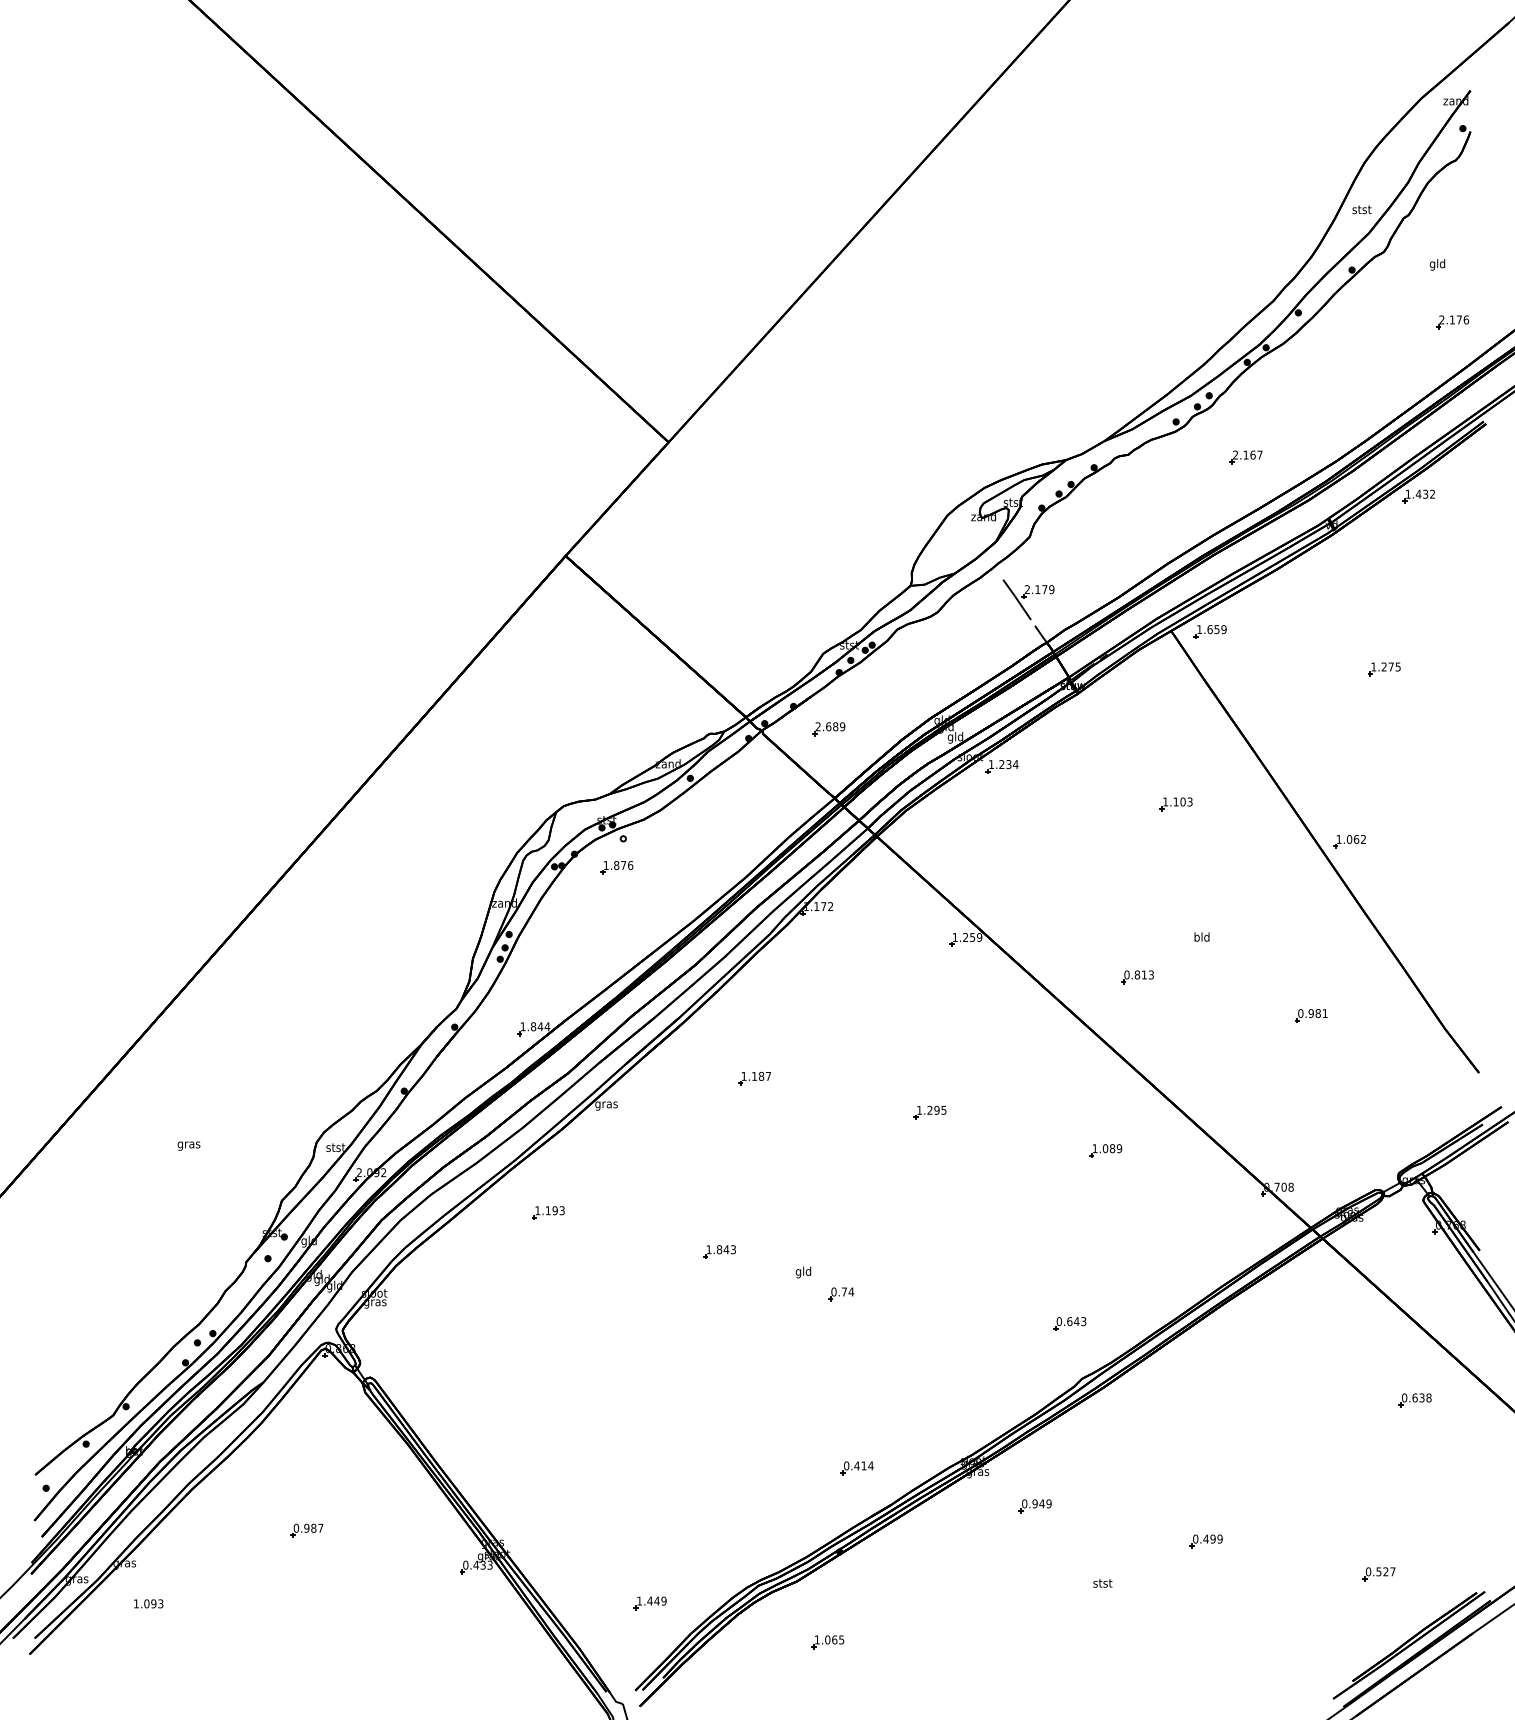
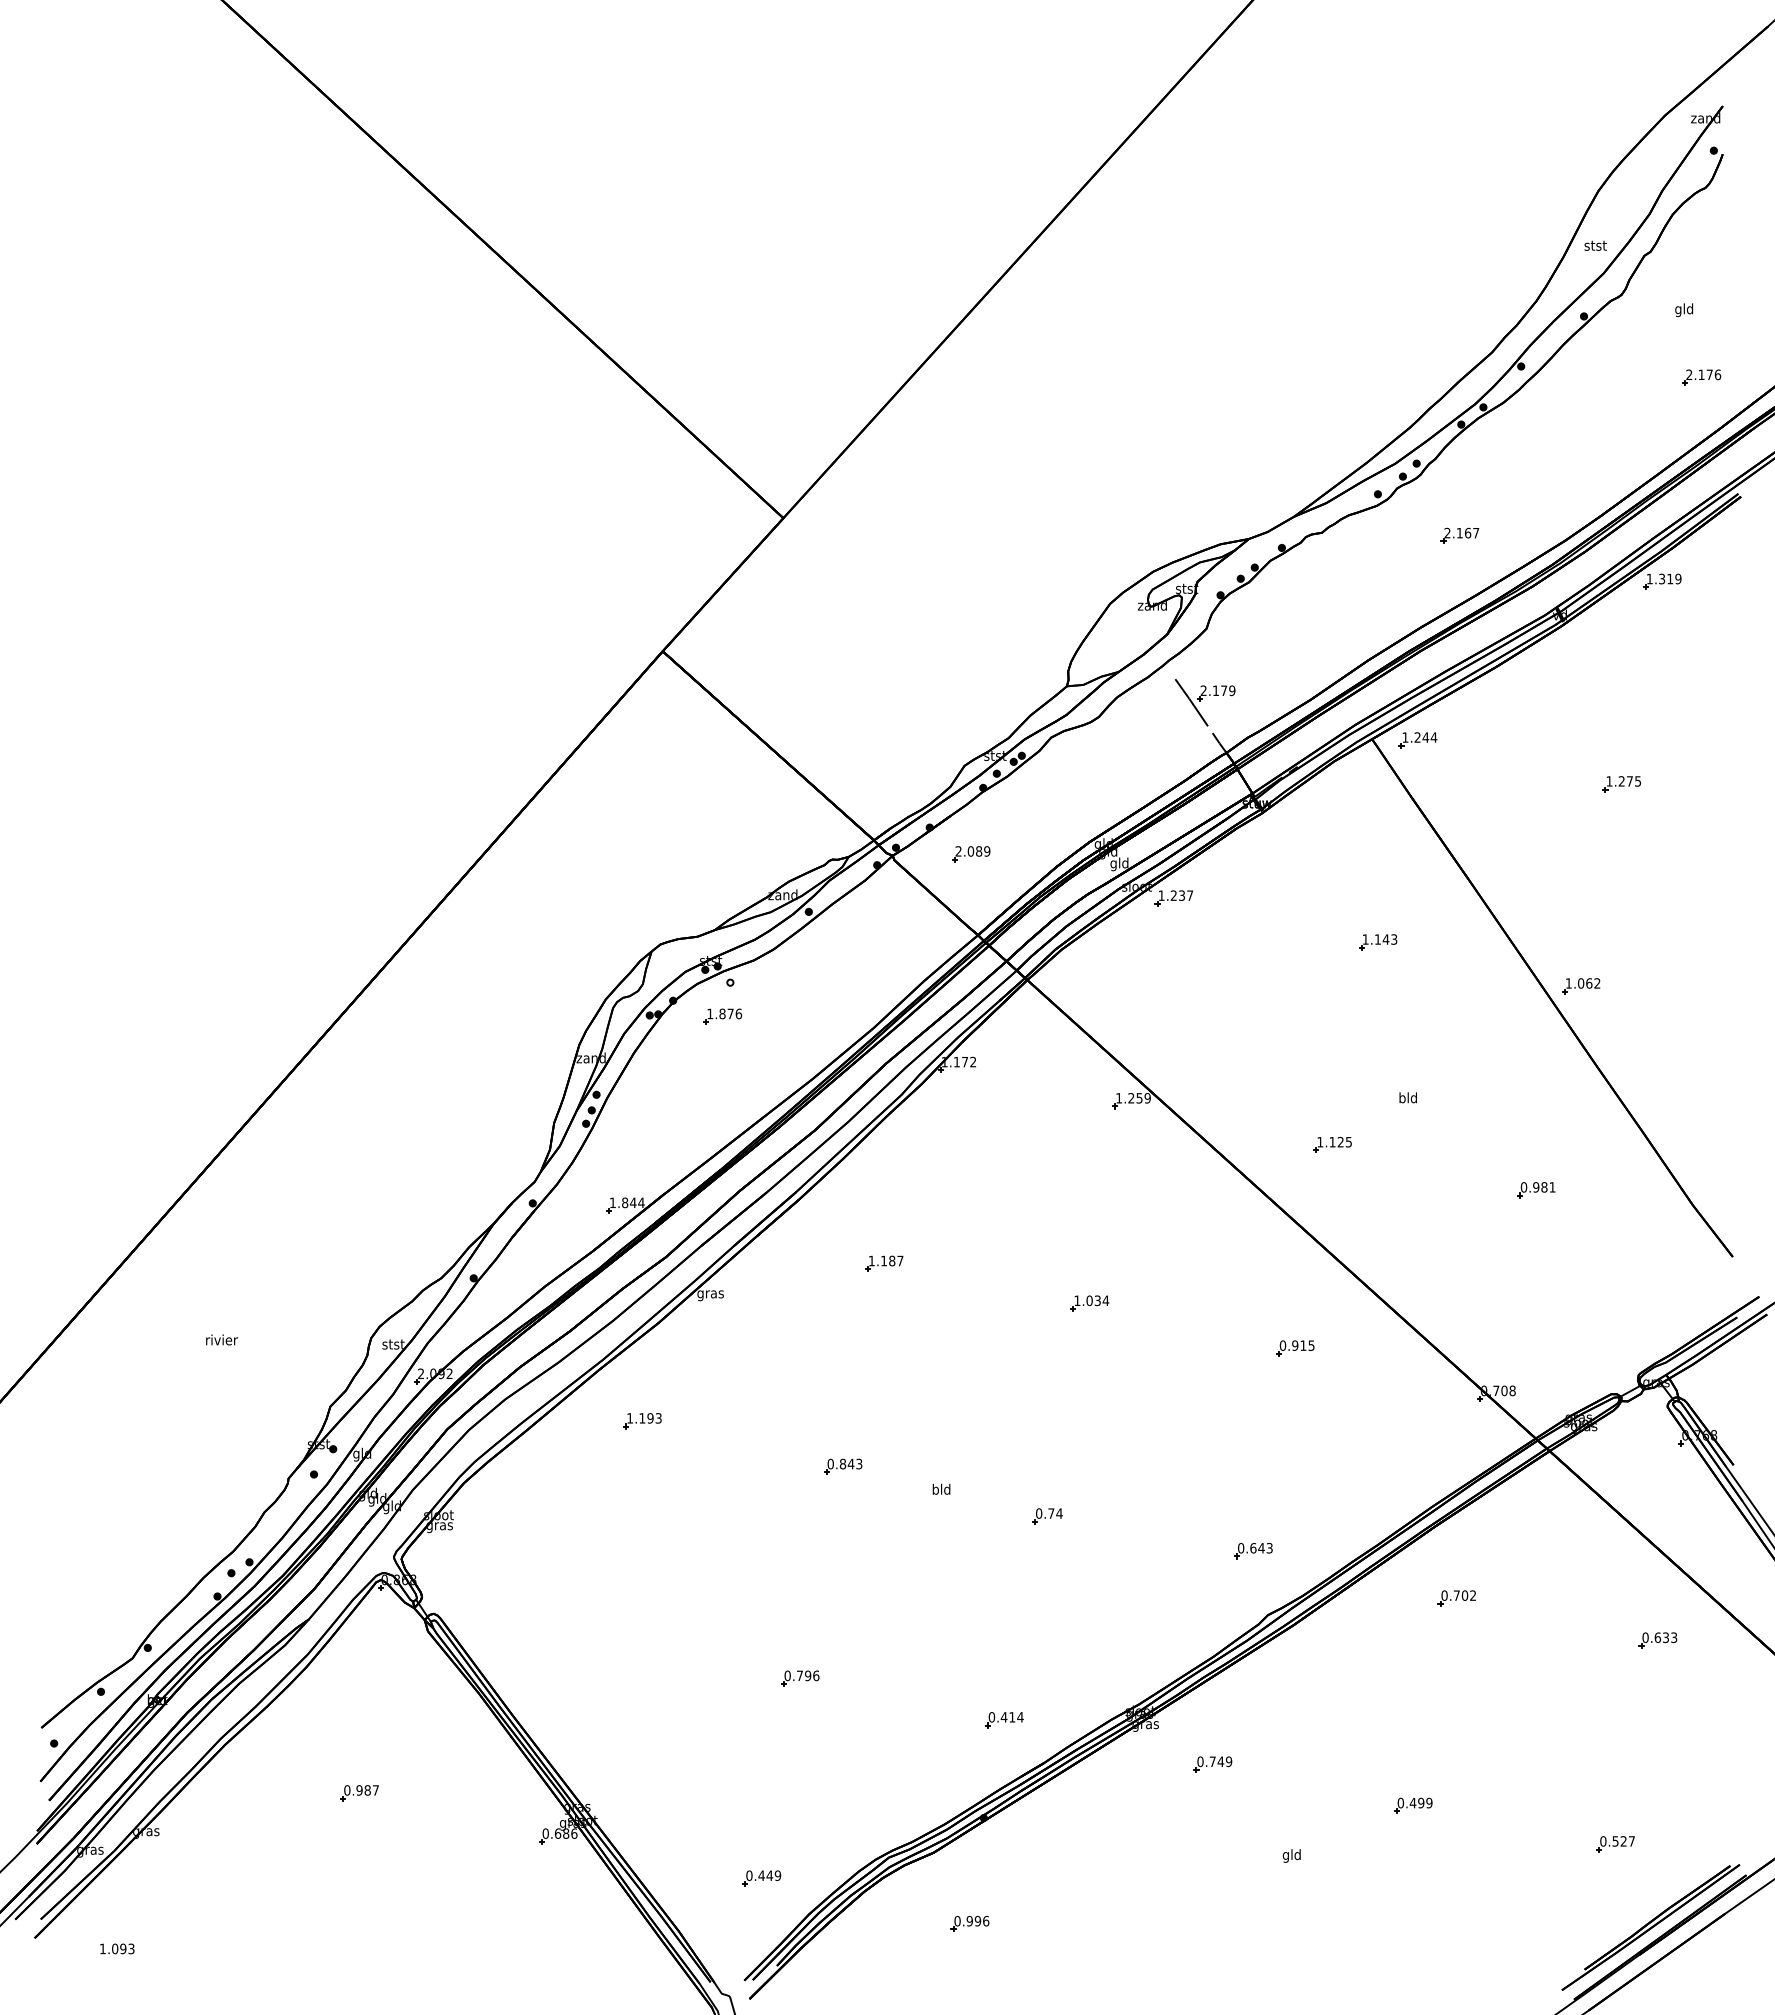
text: (1425, 493) -> (1669, 578), 1.432 -> 1.319
text: (1216, 629) -> (1425, 737), 1.659 -> 1.244
text: (829, 726) -> (971, 851), 2.689 -> 2.089
text: (1015, 764) -> (1189, 895), 1.234 -> 1.237
text: (1182, 801) -> (1385, 939), 1.103 -> 1.143
text: (1139, 974) -> (1334, 1141), 0.813 -> 1.125
text: (936, 1110) -> (1097, 1300), 1.295 -> 1.034
text: (189, 1145) -> (221, 1341), gras -> rivier
text: (1106, 1148) -> (1296, 1345), 1.089 -> 0.915
text: (708, 1249) -> (830, 1463), 1.843 -> 0.843
text: (798, 1272) -> (935, 1490), gld -> bld
part: (841, 1294) -> (1047, 1516), moved
part: (1243, 1364) -> (1456, 1598), added
text: (1429, 1397) -> (1674, 1637), 0.638 -> 0.633
part: (683, 1432) -> (800, 1678), added
text: (1034, 1503) -> (1212, 1761), 0.949 -> 0.749
text: (482, 1565) -> (565, 1833), 0.433 -> 0.686
text: (1103, 1583) -> (1292, 1855), stst -> gld
text: (639, 1600) -> (749, 1875), 1.449 -> 0.449
text: (148, 1603) -> (117, 1948), moved
text: (829, 1639) -> (971, 1920), 1.065 -> 0.996

